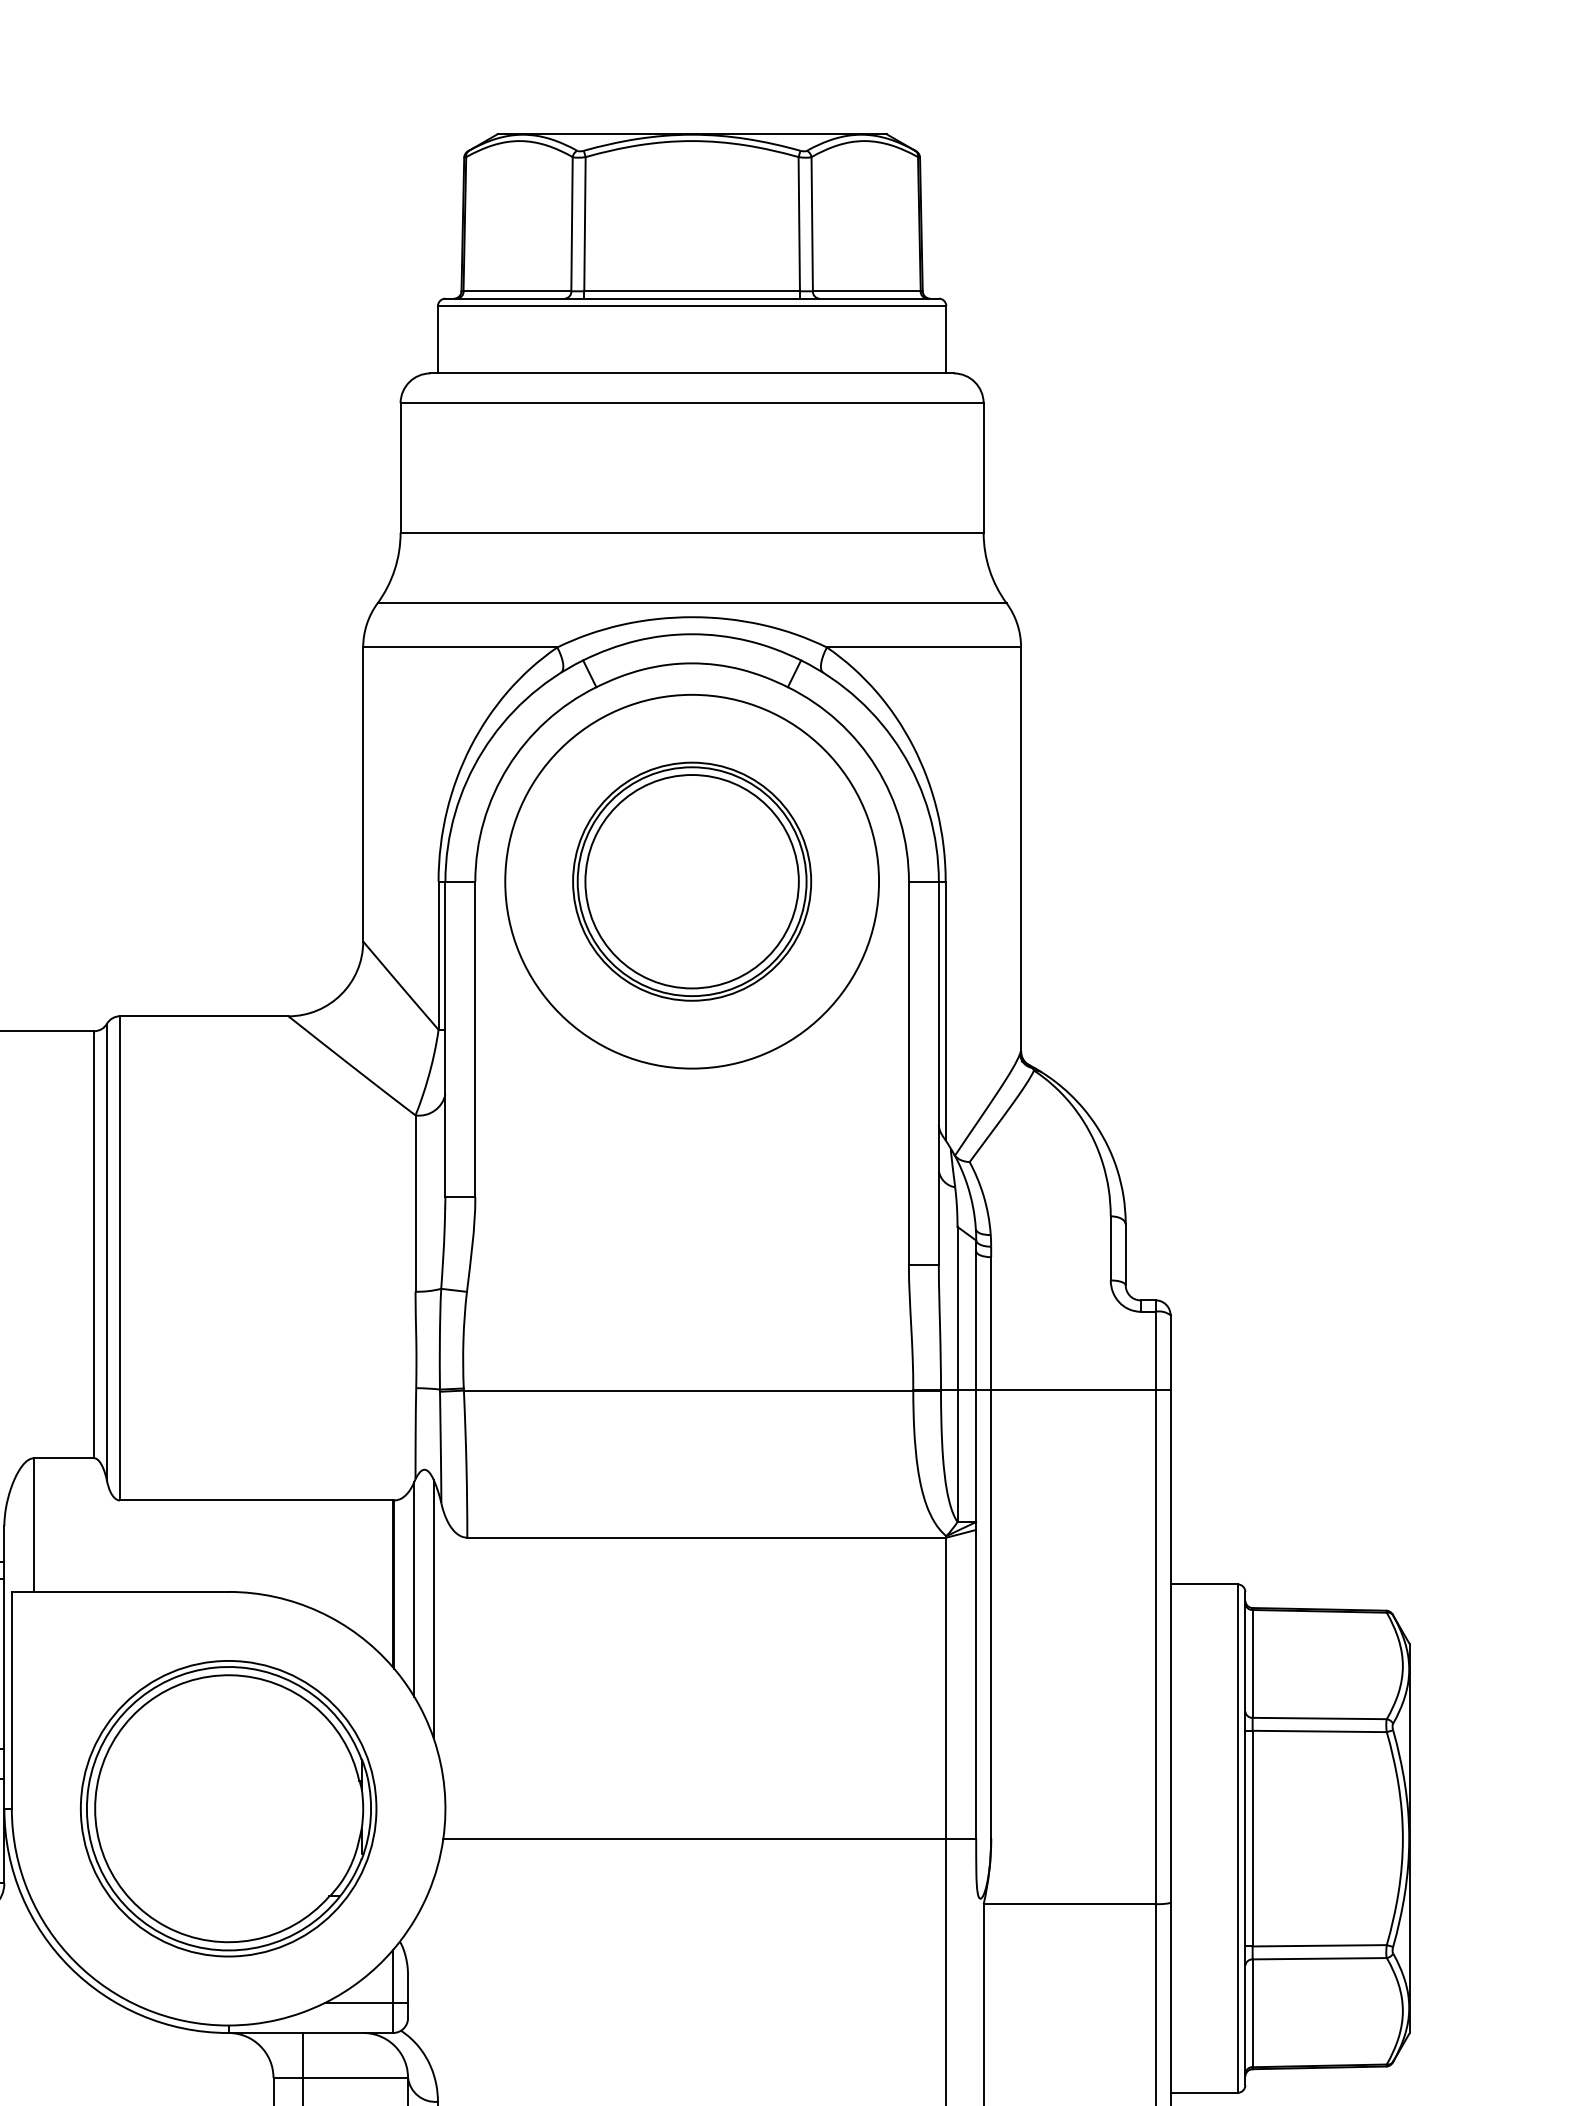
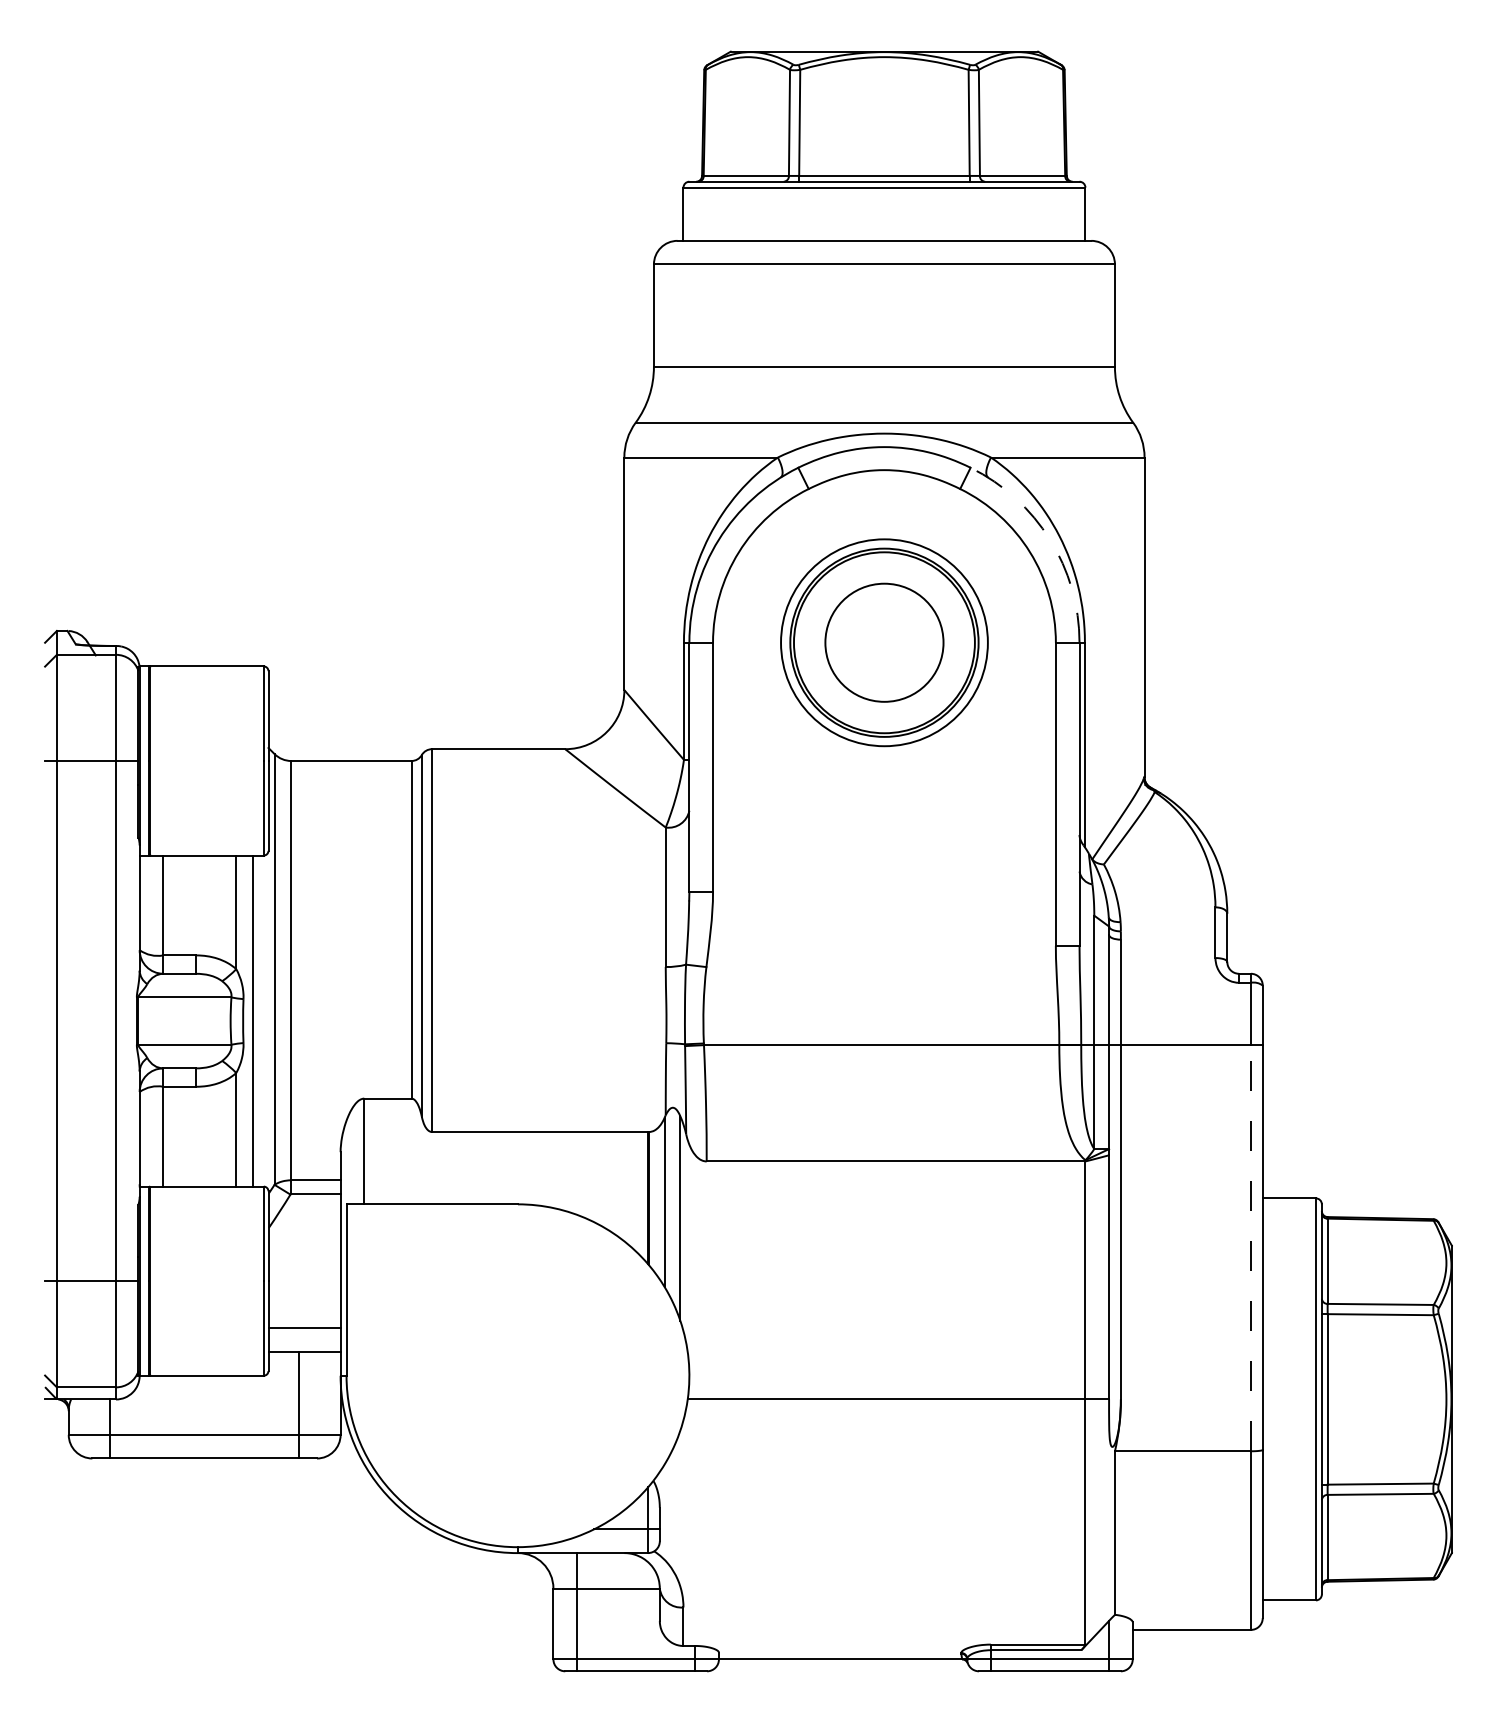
arc: (902, 751) -> (1050, 539), solid -> dashed
circle: (692, 881) -> (884, 642), size x0.7
circle: (692, 881) -> (884, 642), size x0.7
line: (1155, 1646) -> (1250, 1247), solid -> dashed
part: (228, 1808) -> (517, 1375), removed

